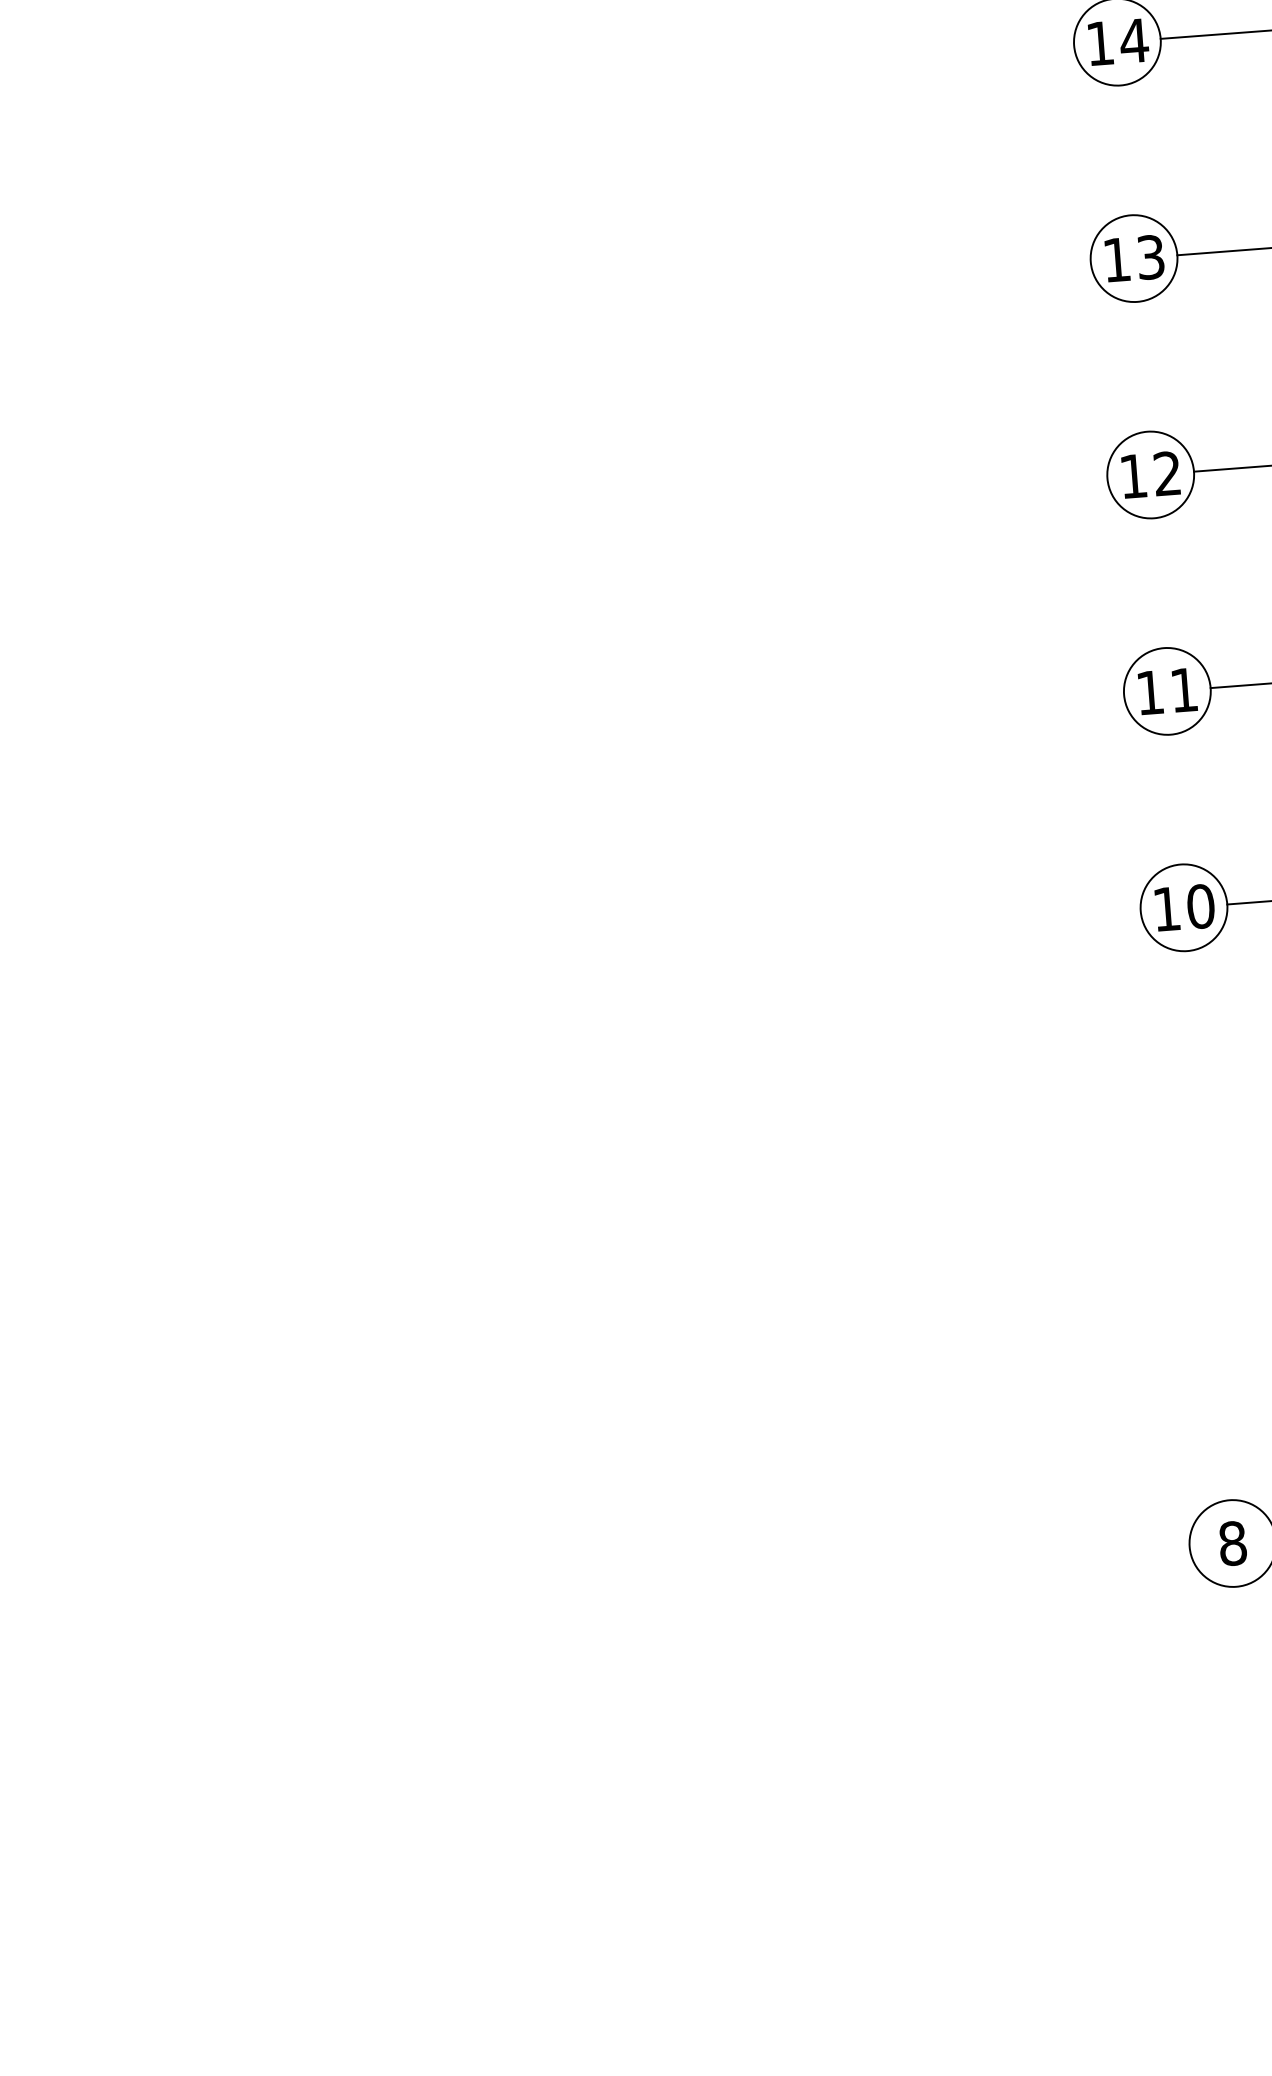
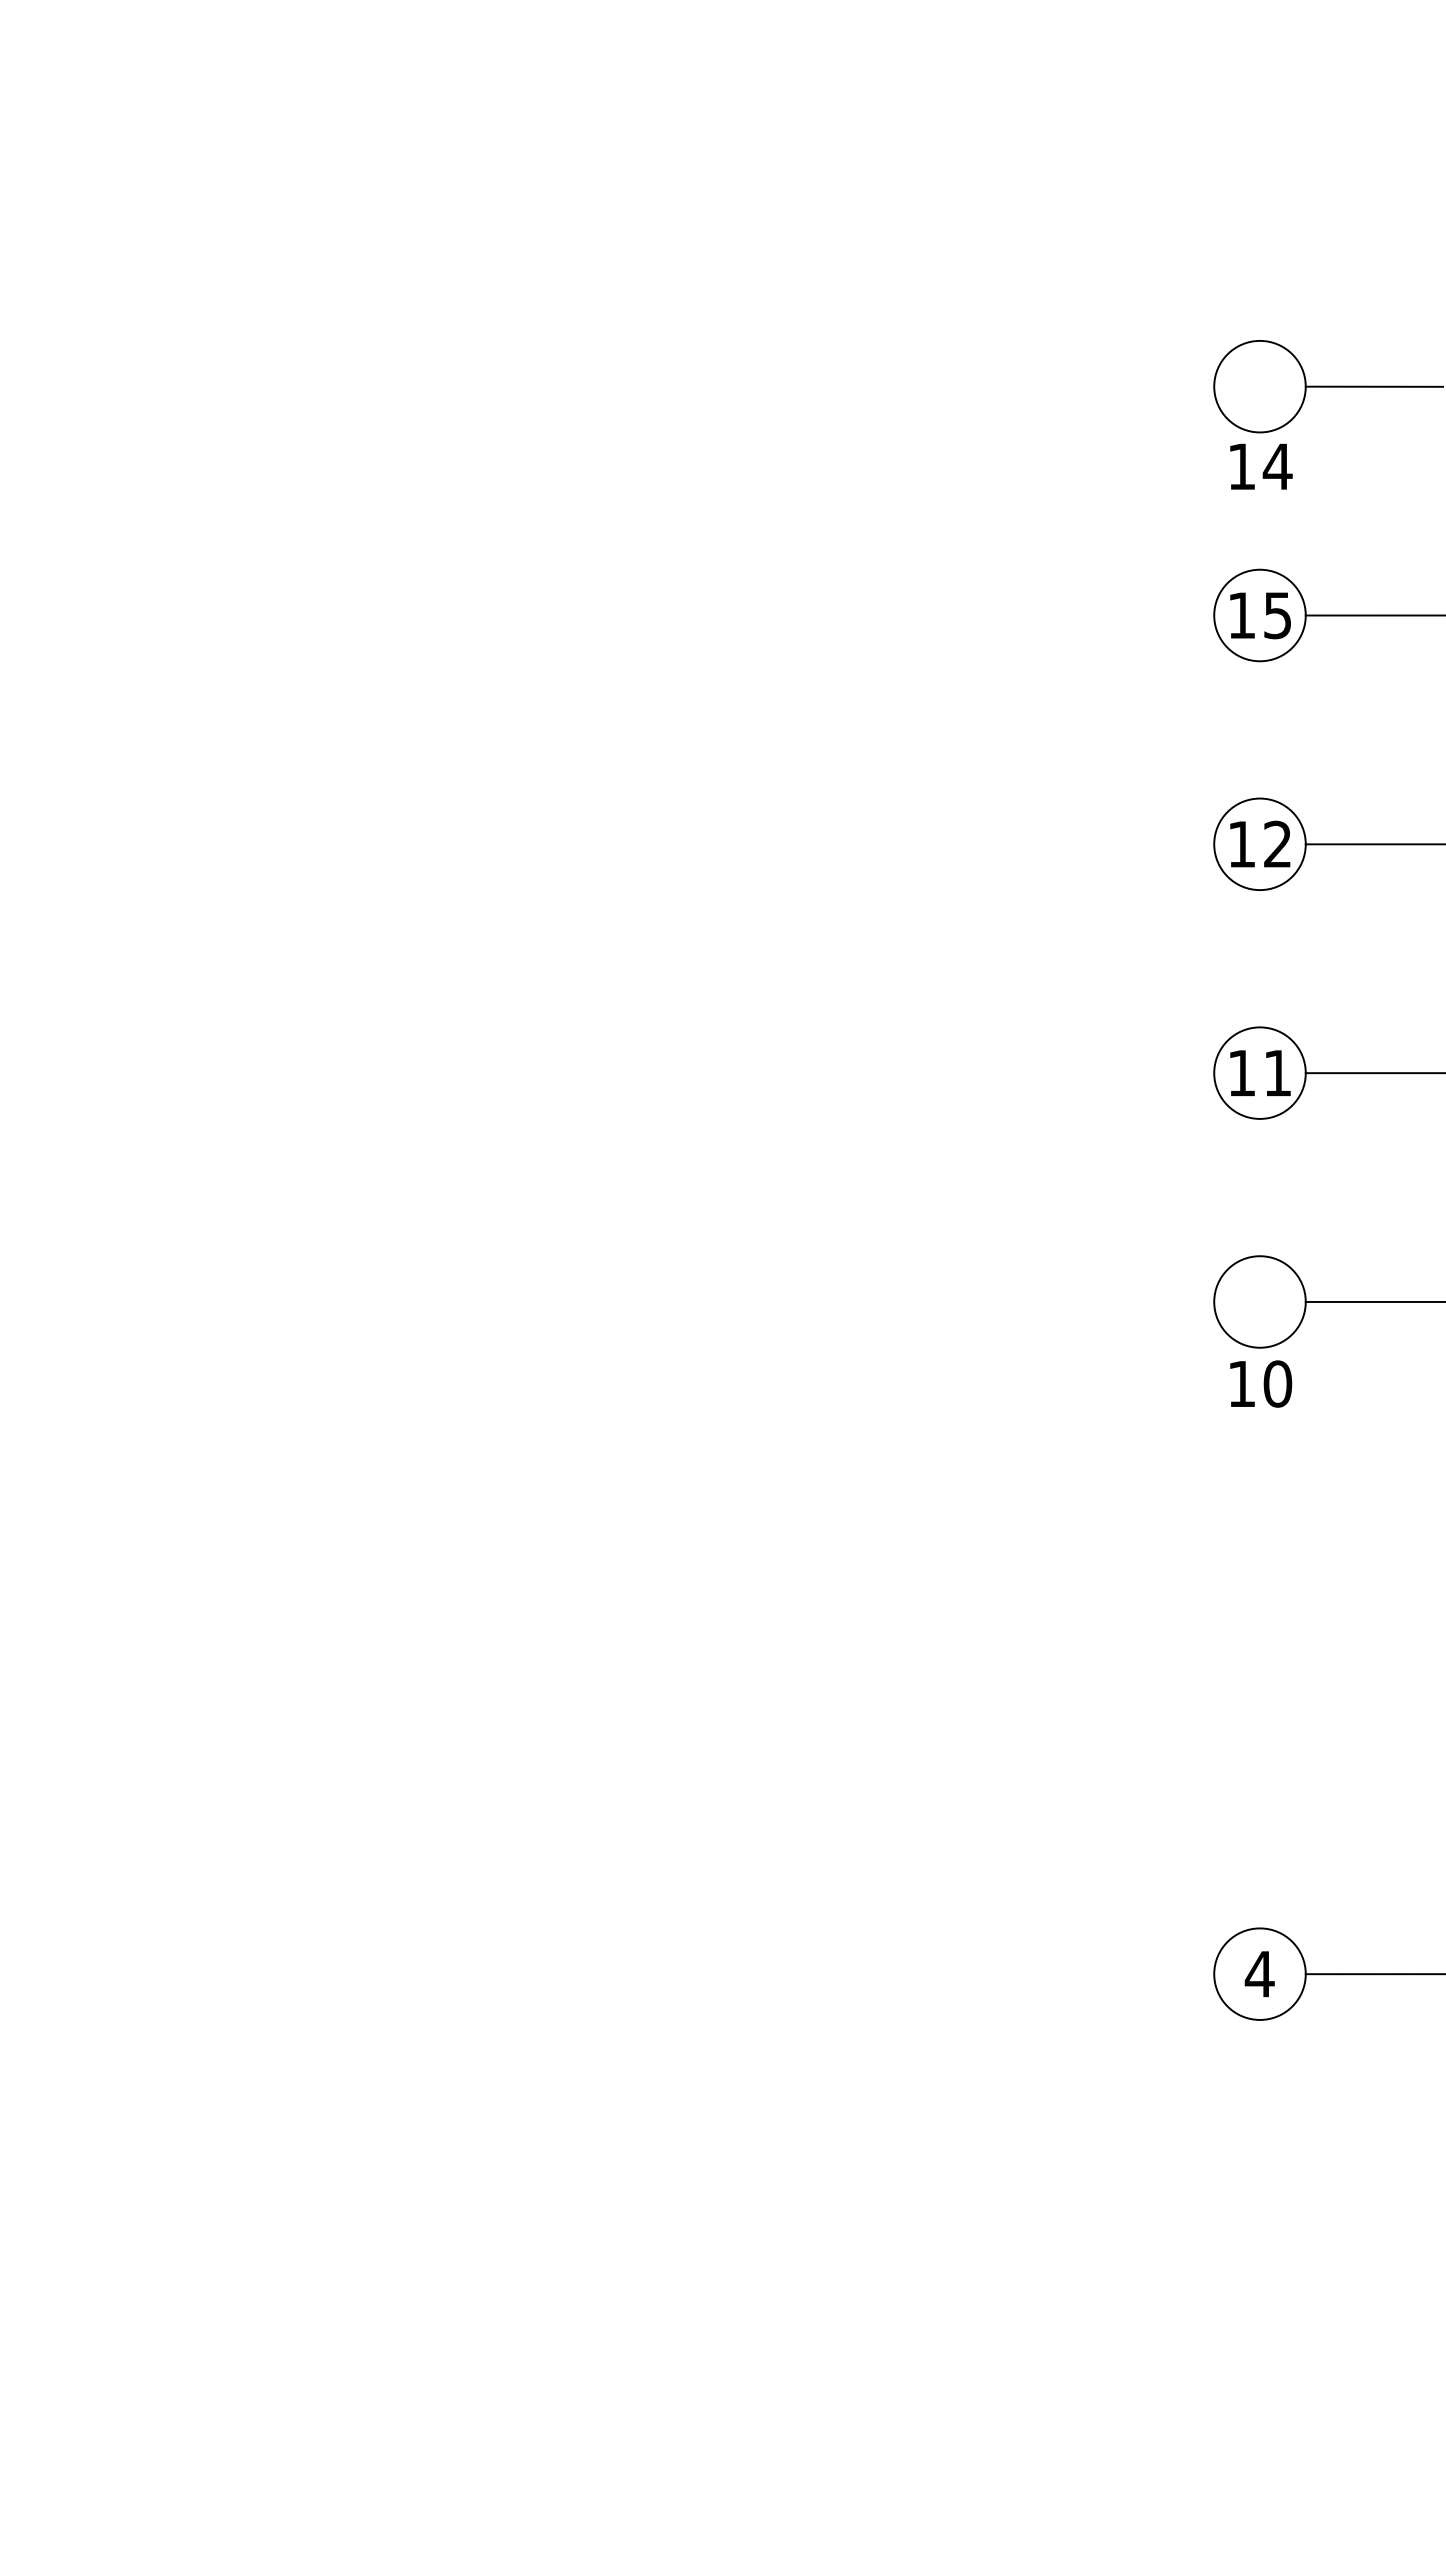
text: (1118, 41) -> (1261, 466), moved
text: (1150, 256) -> (1277, 614), 13 -> 15
text: (1185, 907) -> (1261, 1383), moved
text: (1232, 1542) -> (1259, 1973), 8 -> 4

